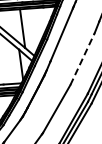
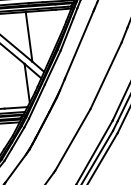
line: (82, 59) -> (105, 76), dashed -> solid

